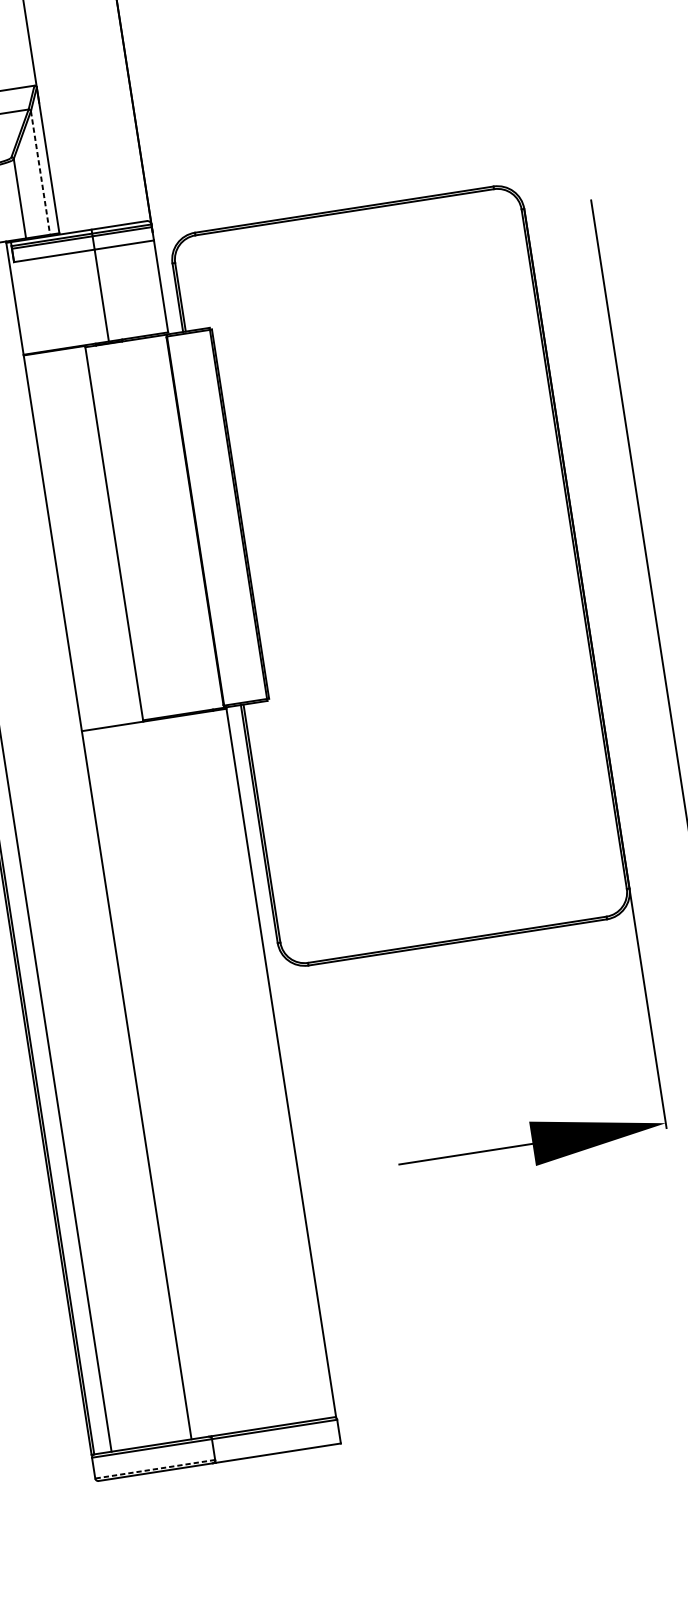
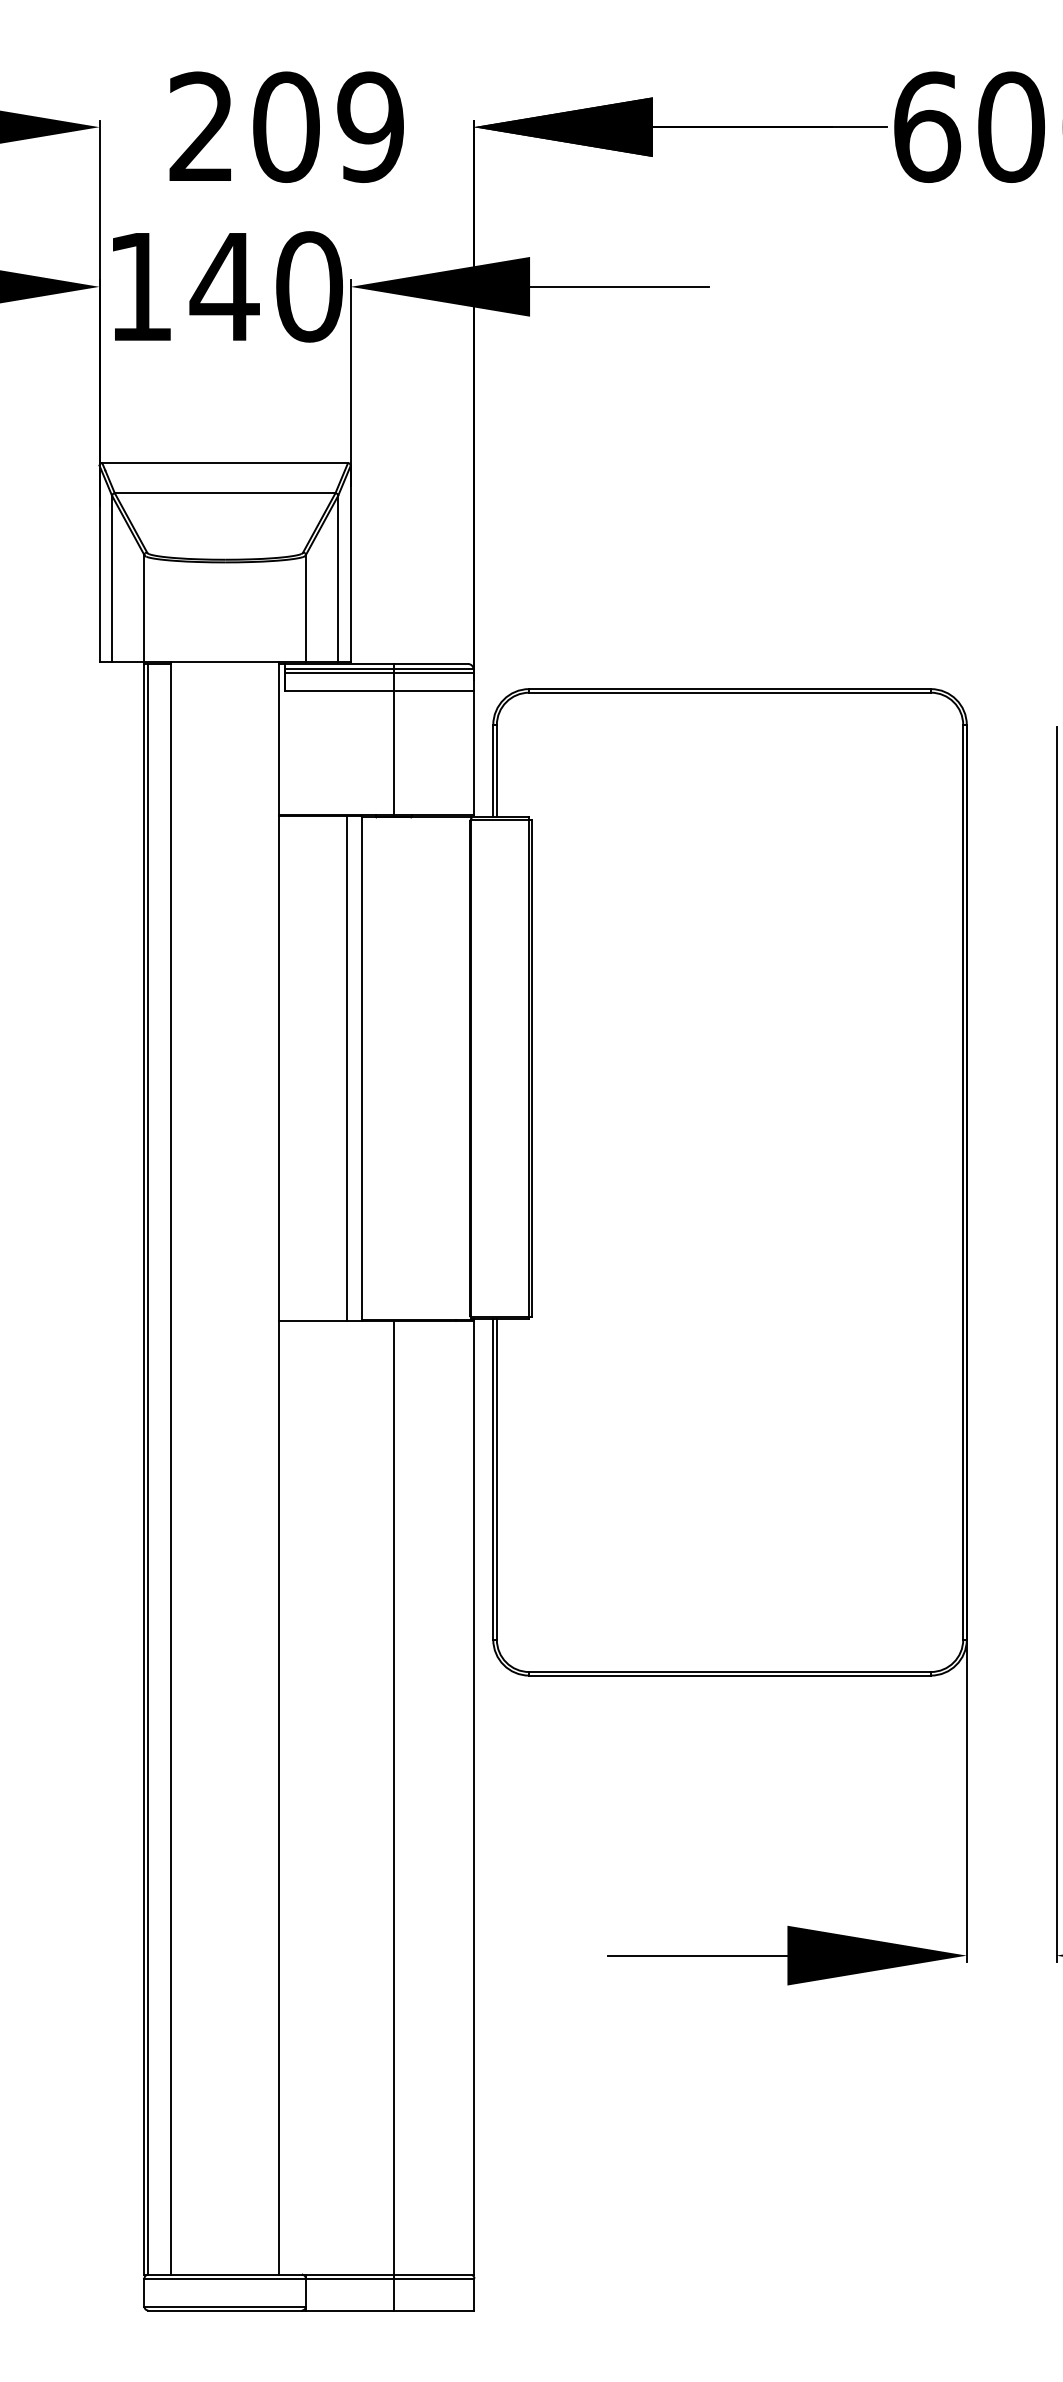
line: (40, 173) -> (338, 579), dashed -> solid
line: (103, 535) -> (347, 1068), added
line: (223, 1085) -> (393, 1815), added
line: (155, 1469) -> (225, 2306), dashed -> solid

